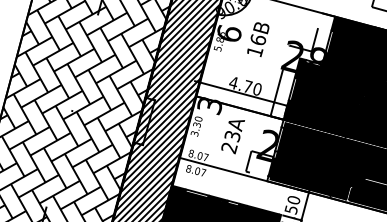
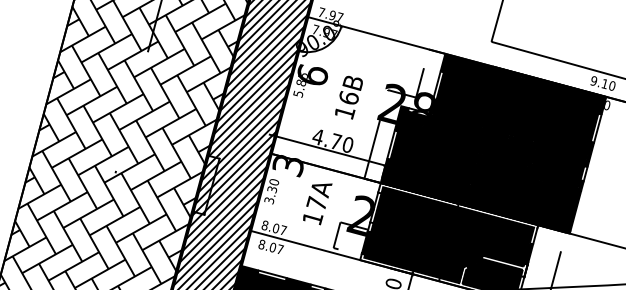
text: (257, 39) -> (348, 97), moved
text: (230, 141) -> (314, 210), 23A -> 17A

